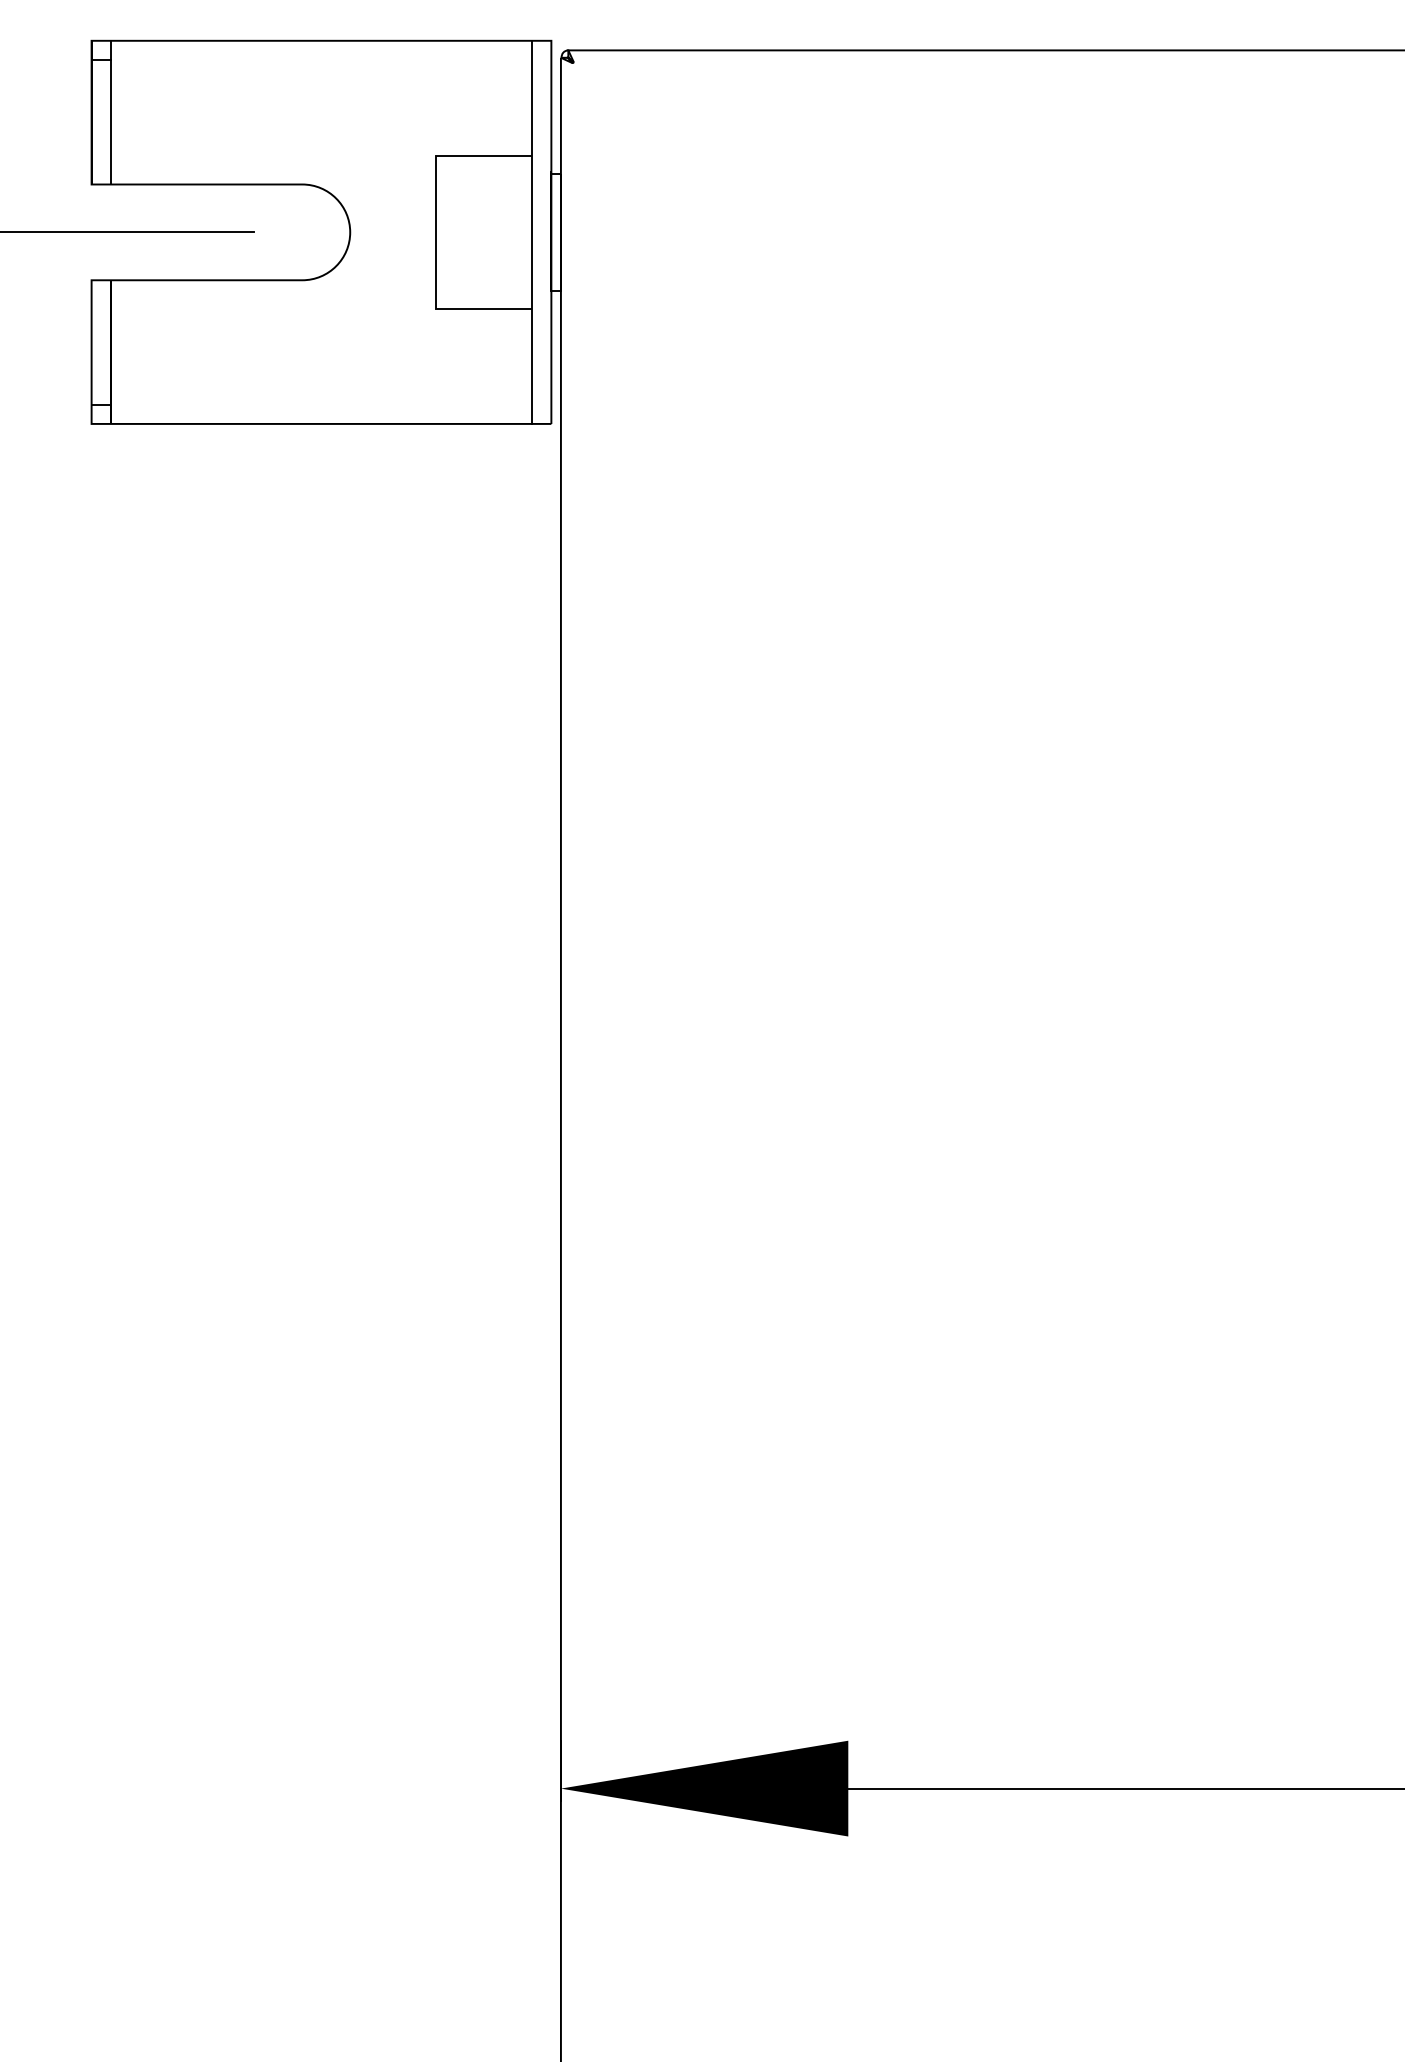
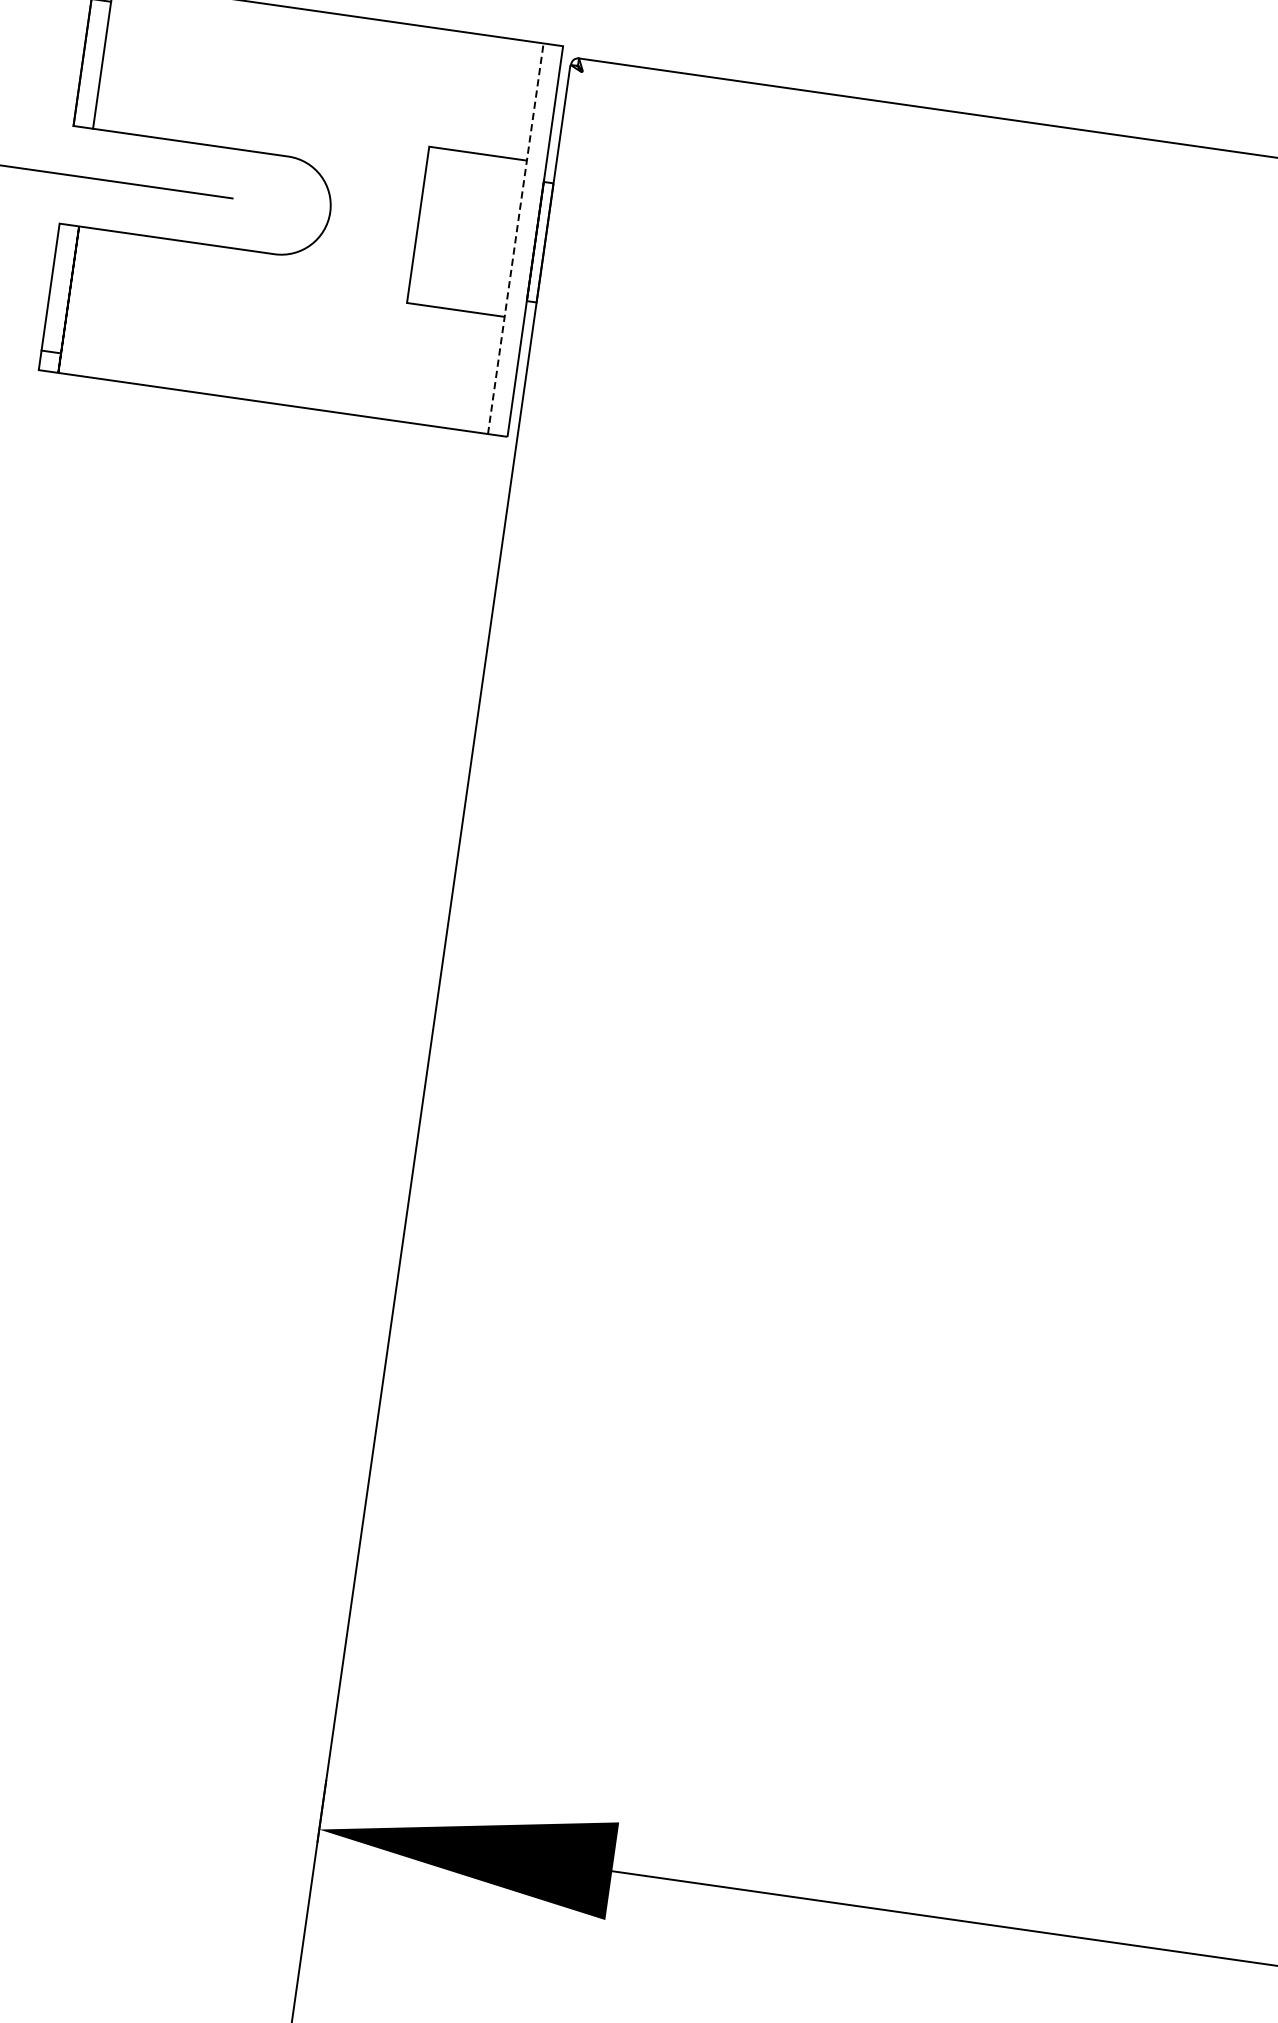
line: (532, 232) -> (516, 238), solid -> dashed

